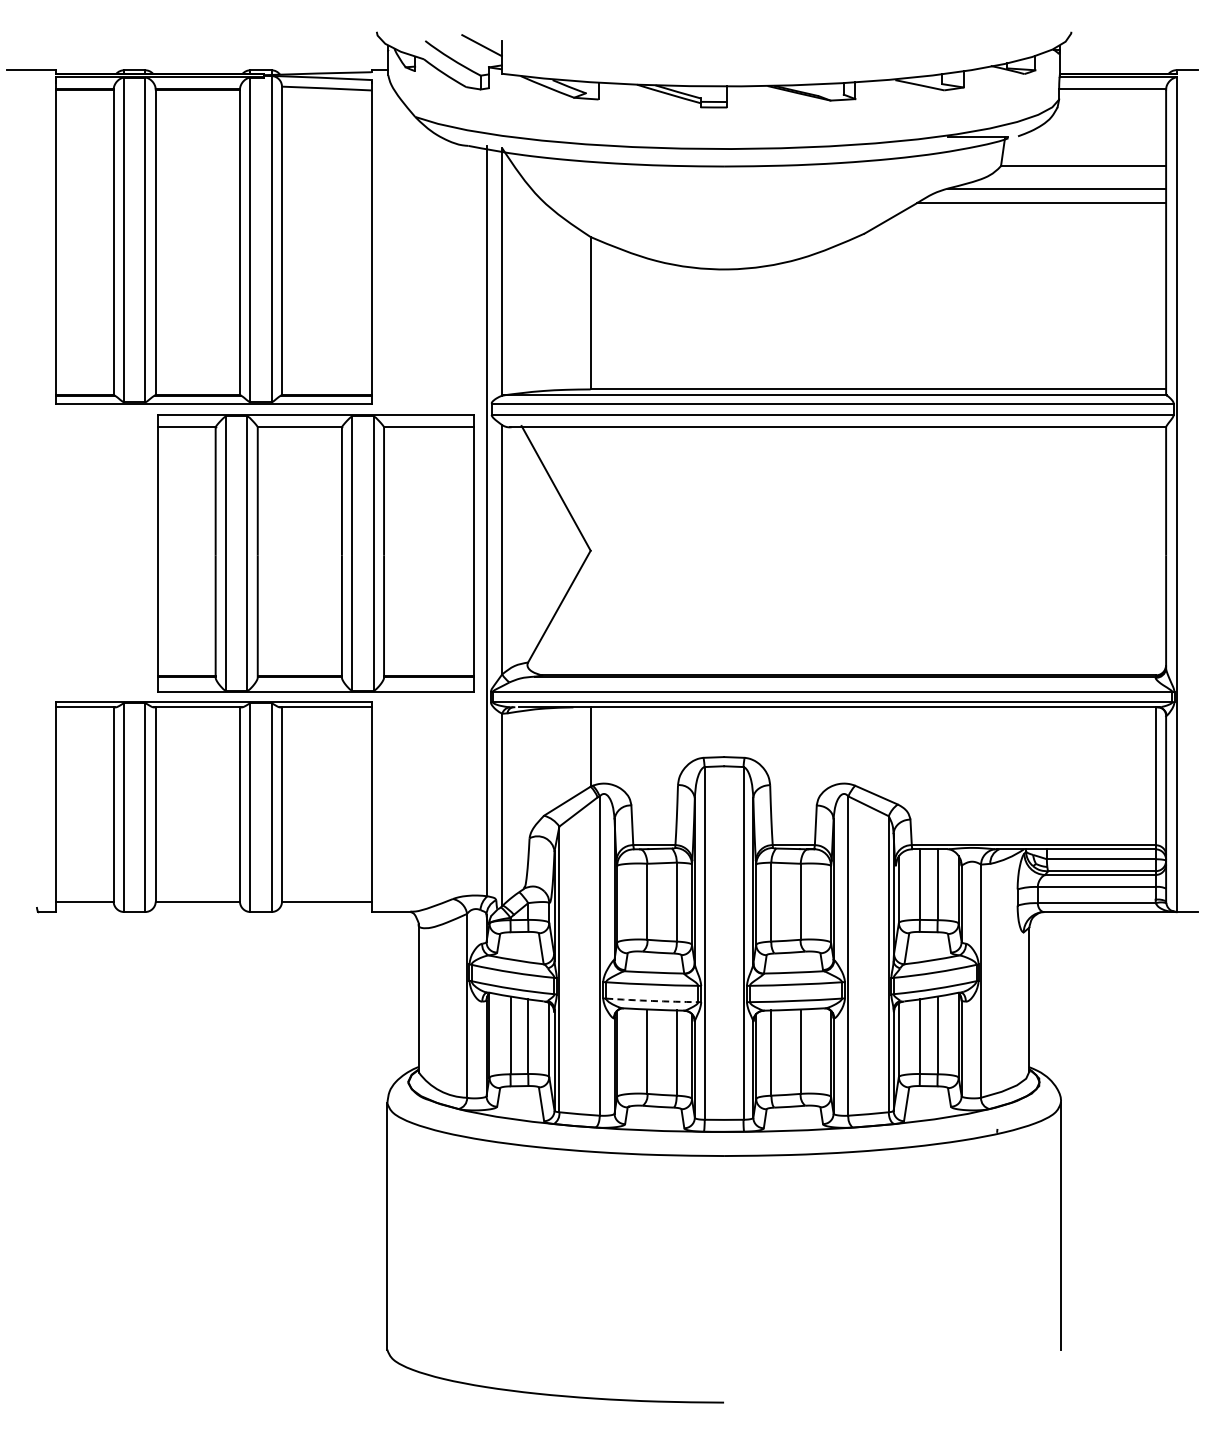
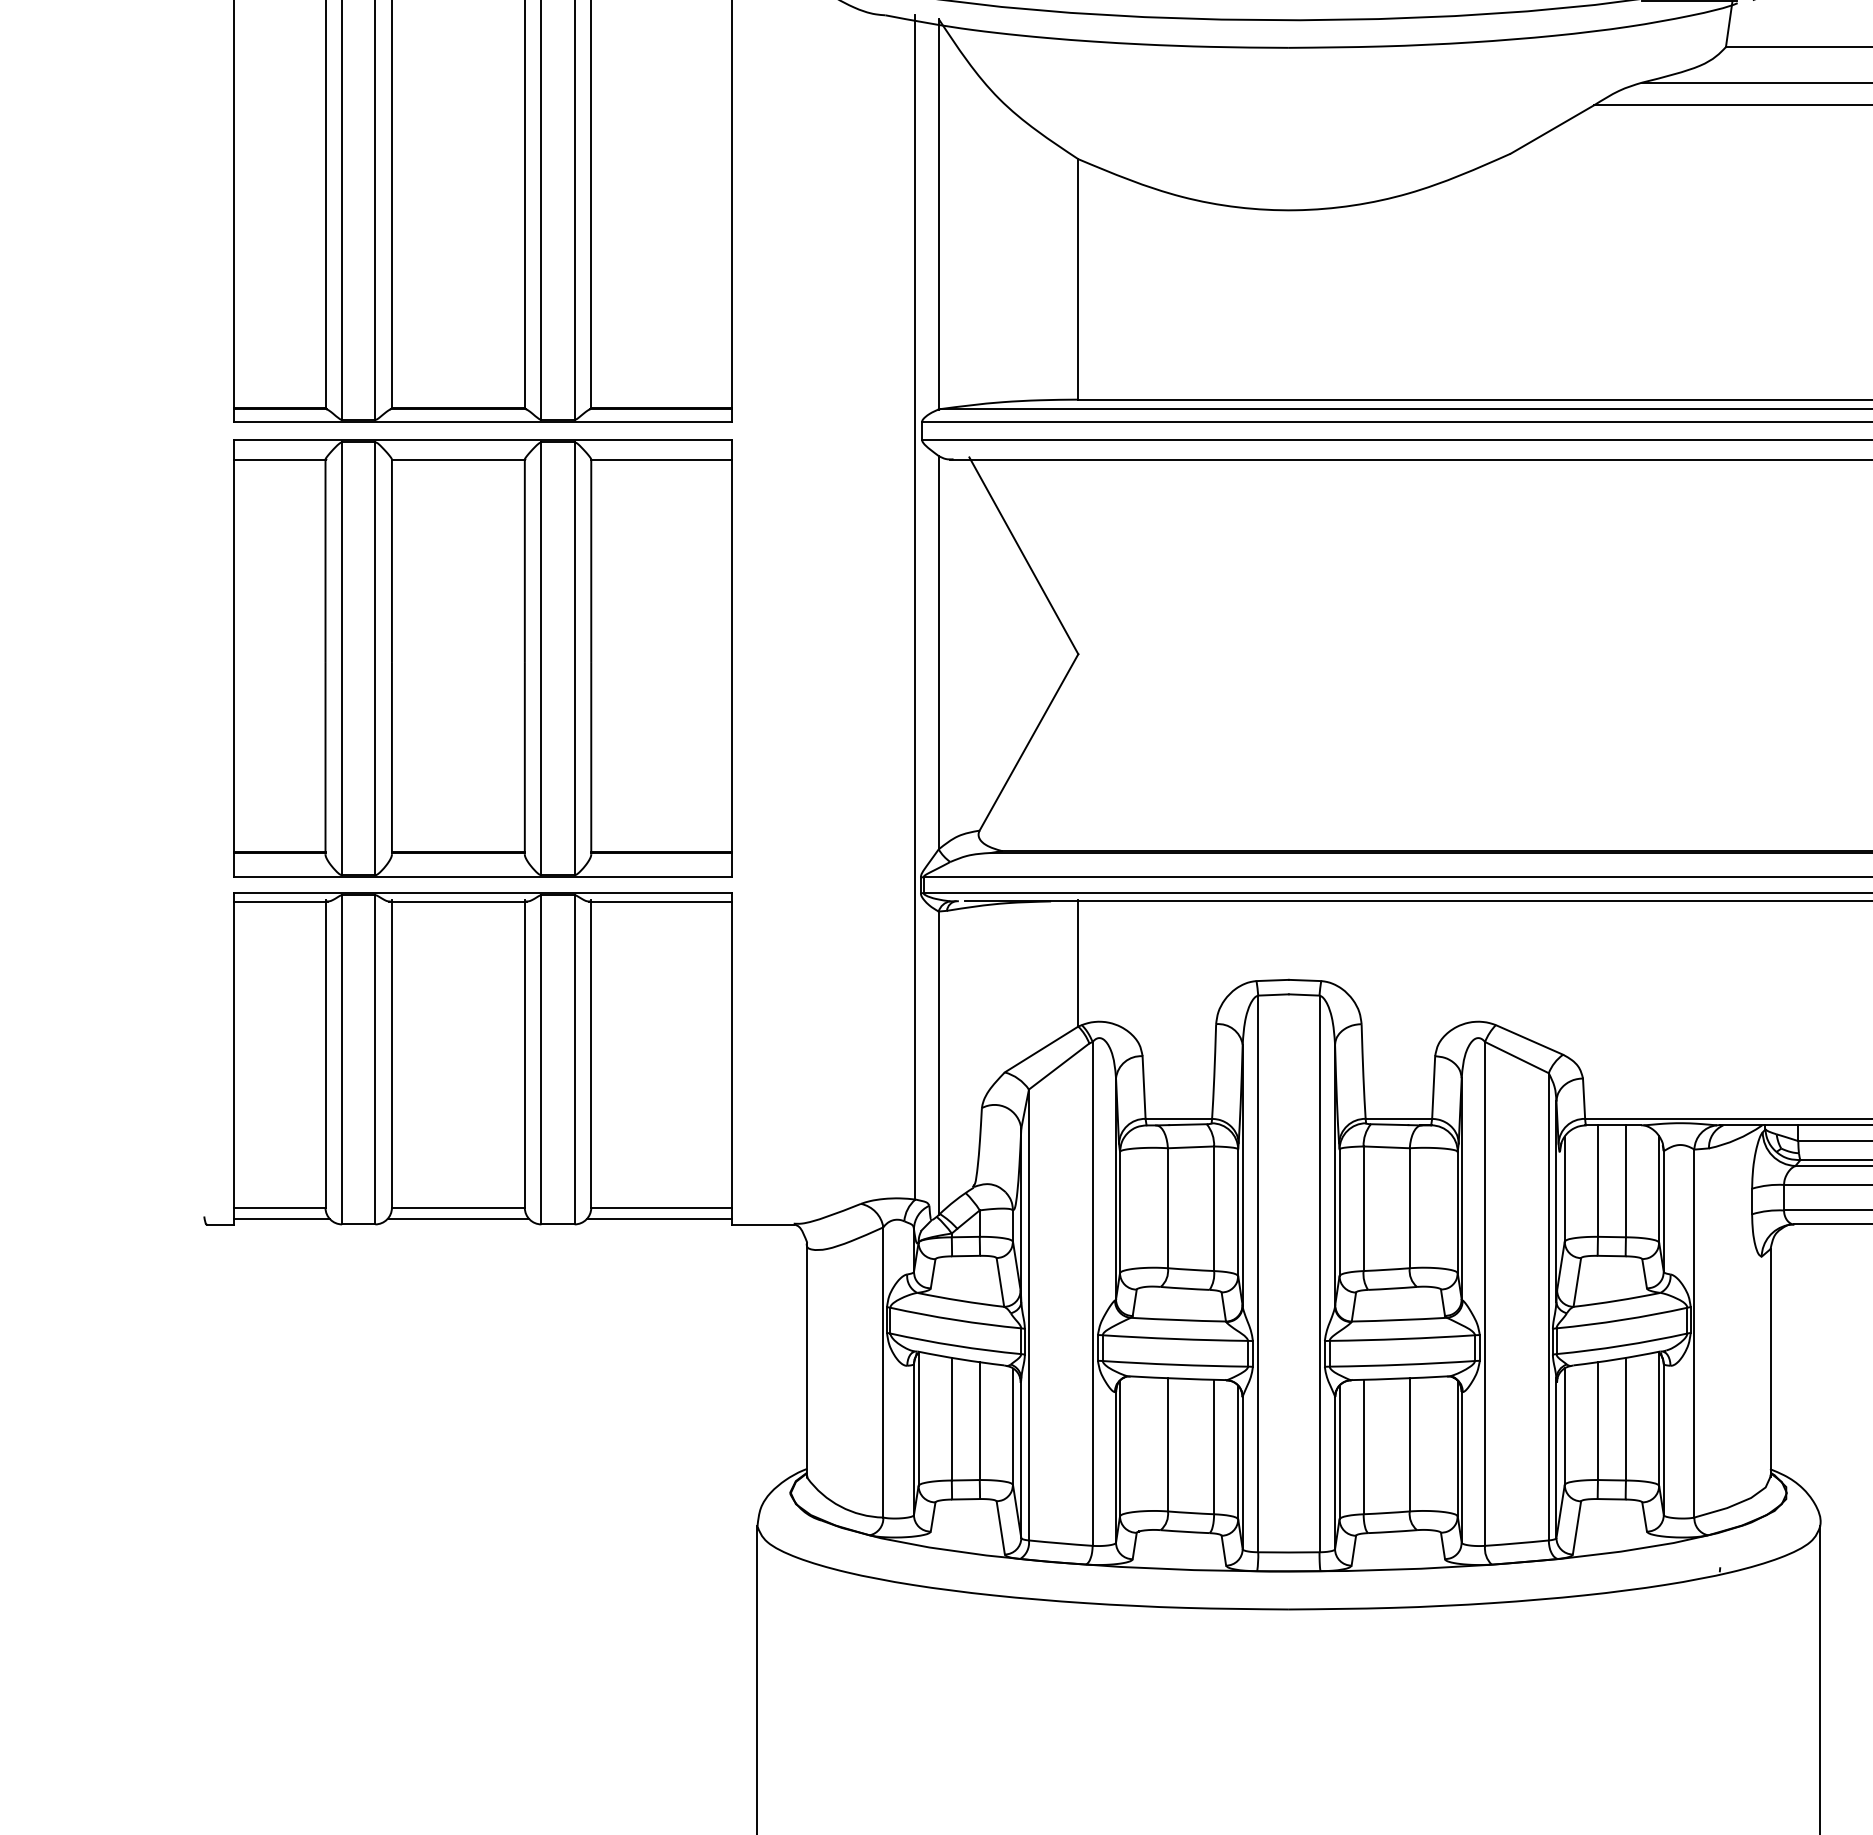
part: (315, 553) -> (483, 658), moved
line: (85, 908) -> (281, 1218), added
line: (197, 908) -> (457, 1218), added
line: (325, 908) -> (659, 1218), added
arc: (652, 1000) -> (1175, 1364), dashed -> solid

